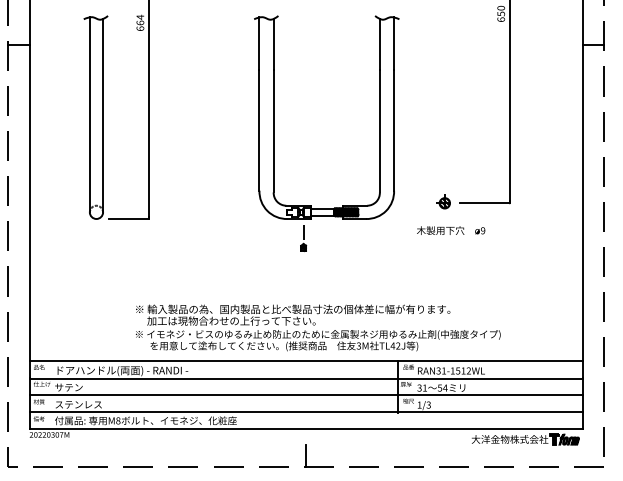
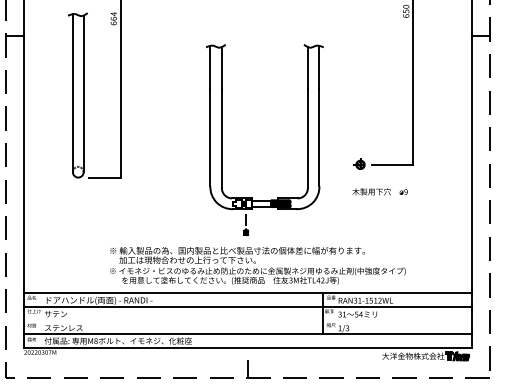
part: (274, 133) -> (222, 139), moved
text: (451, 230) -> (380, 191), moved
line: (305, 395) -> (247, 320), removed

